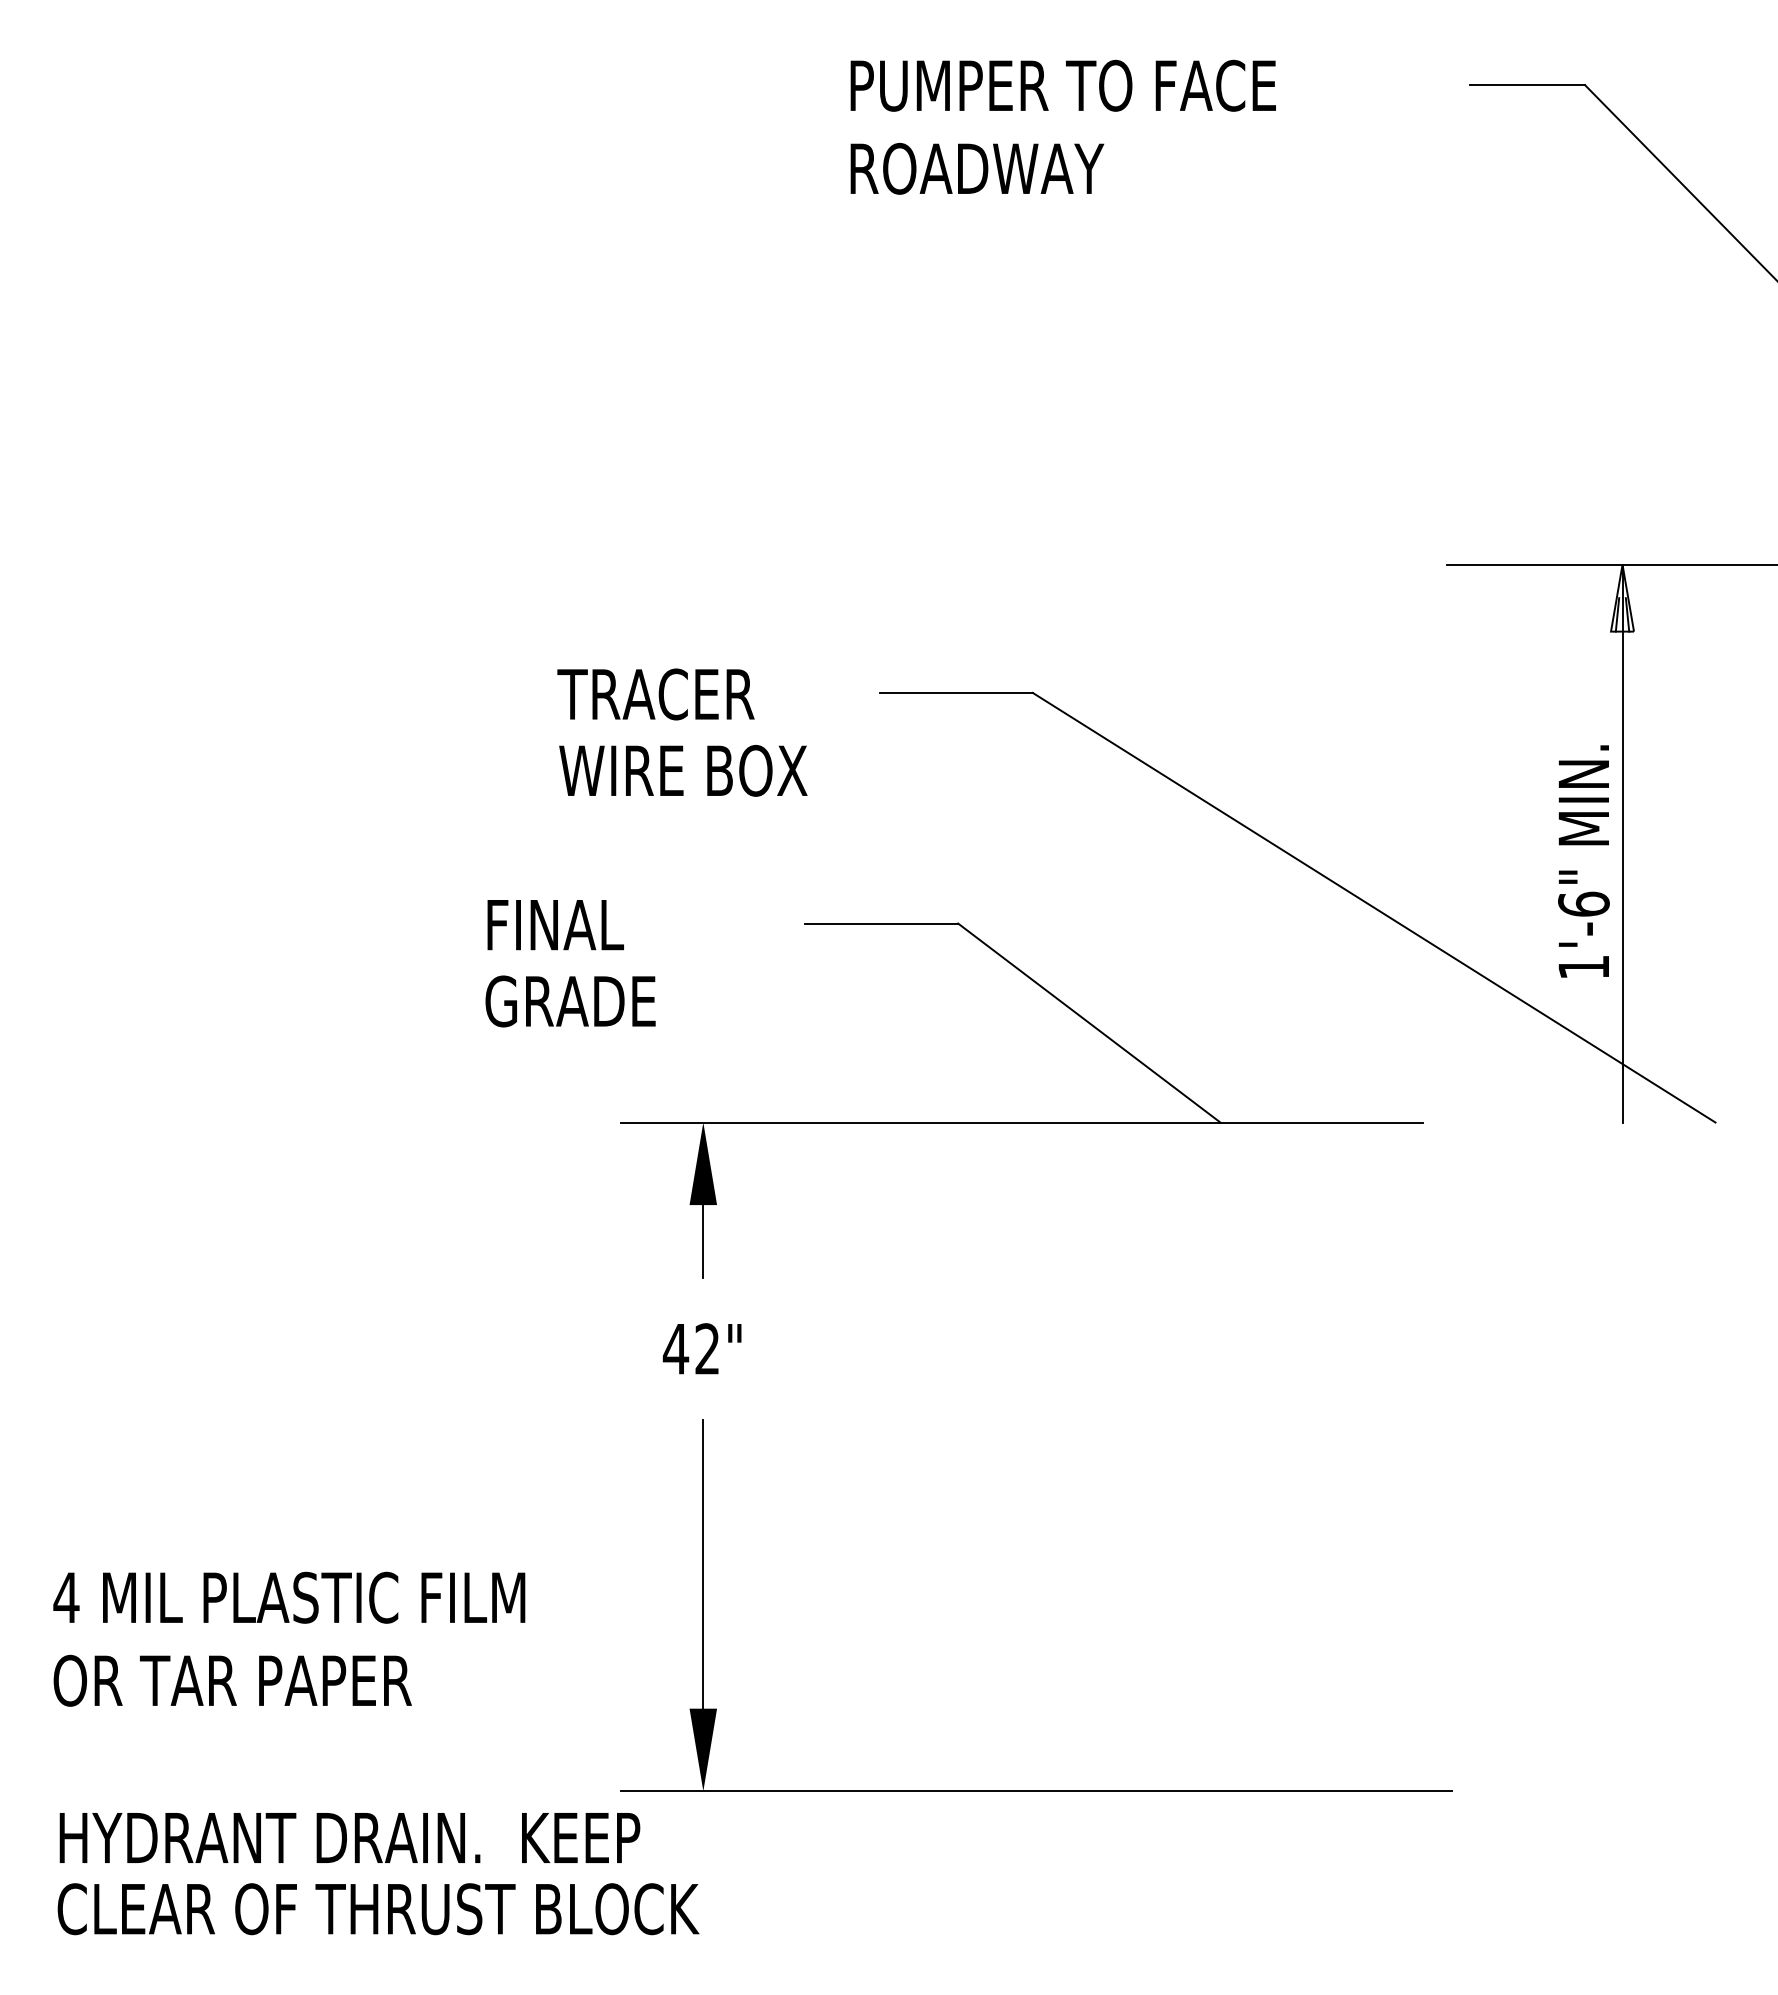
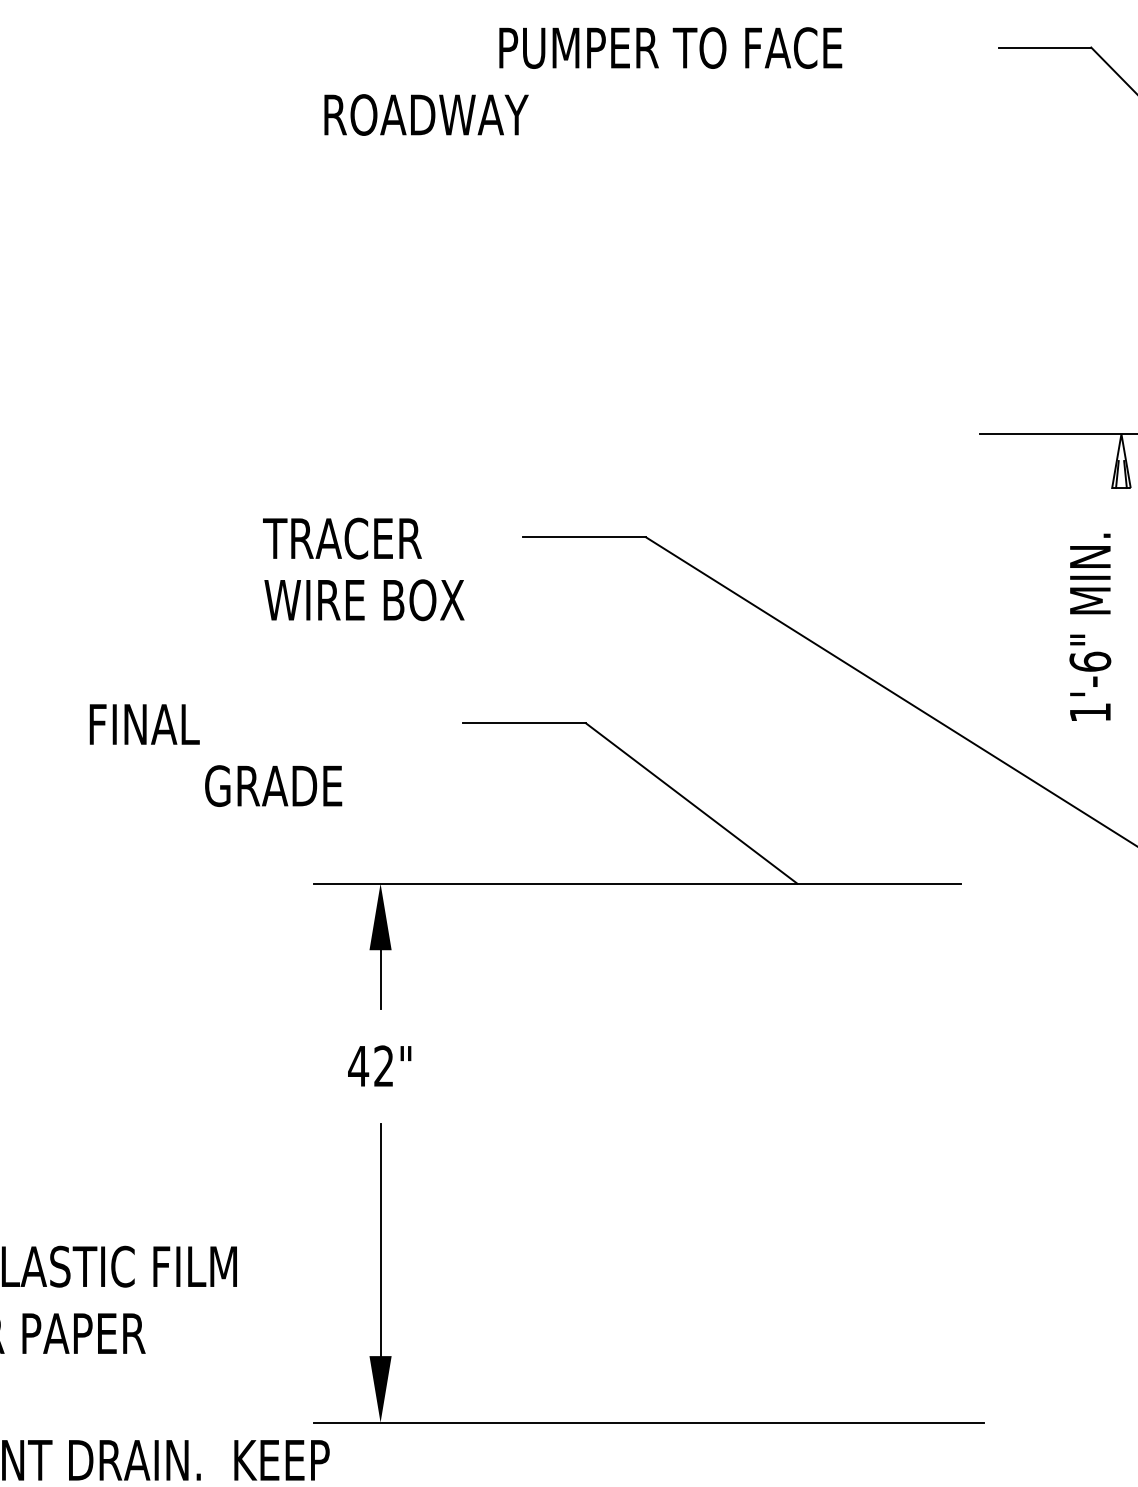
text: (977, 168) -> (426, 114), moved
line: (1622, 843) -> (1121, 658), removed
text: (1583, 861) -> (1089, 627), moved
text: (555, 925) -> (144, 724), moved

